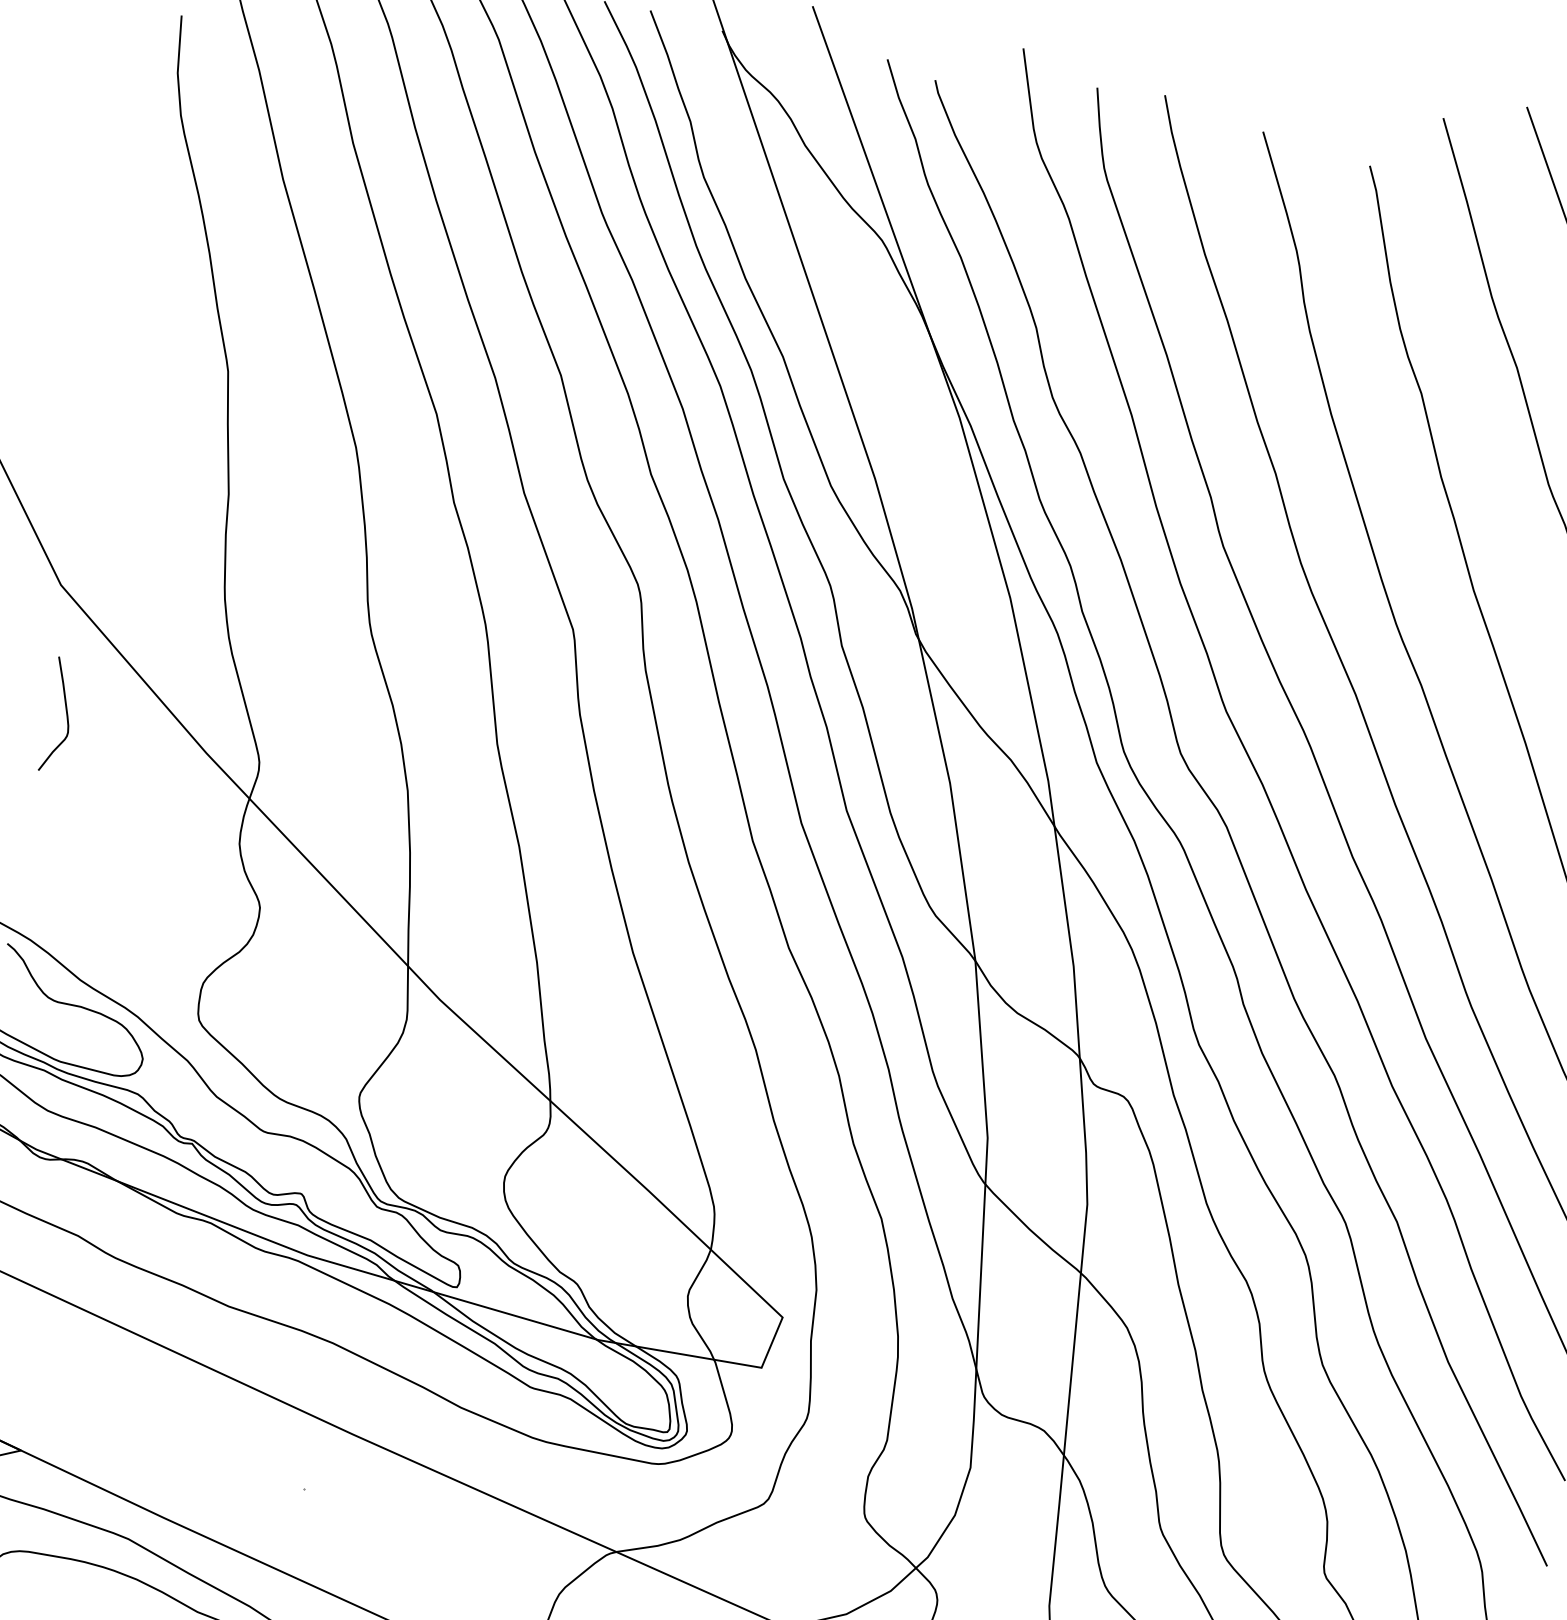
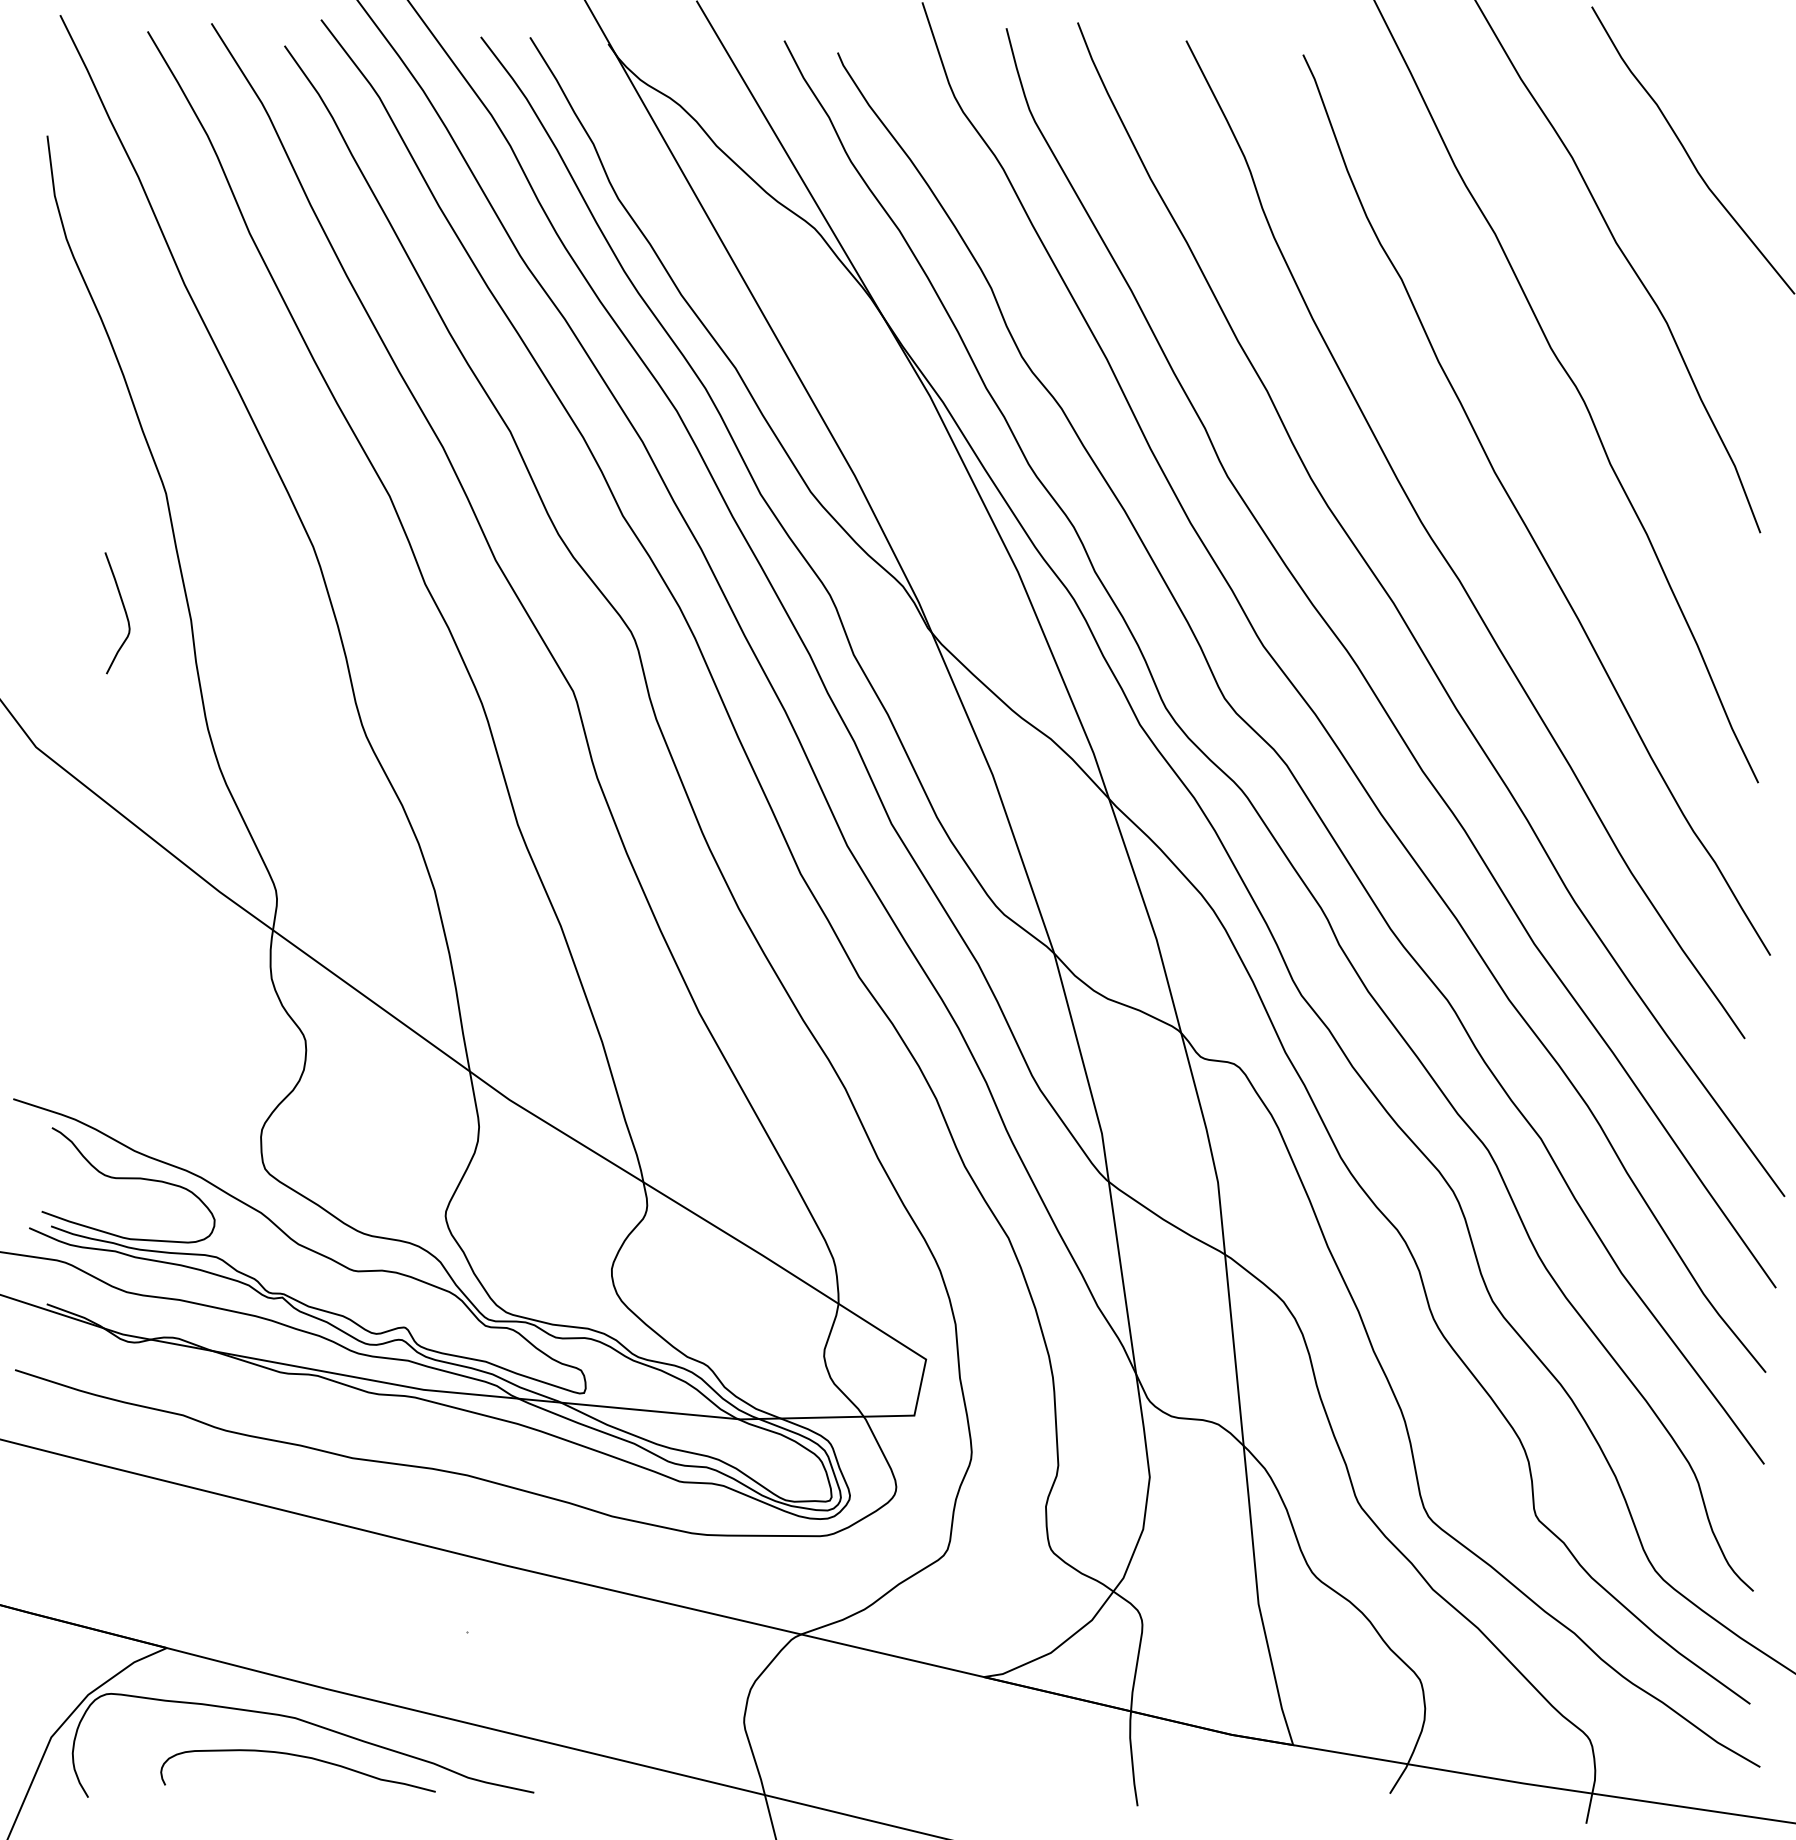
curve: (66, 715) -> (124, 611), moved

